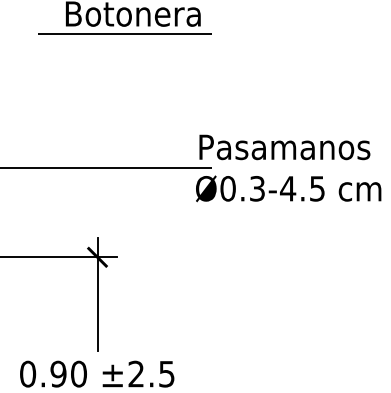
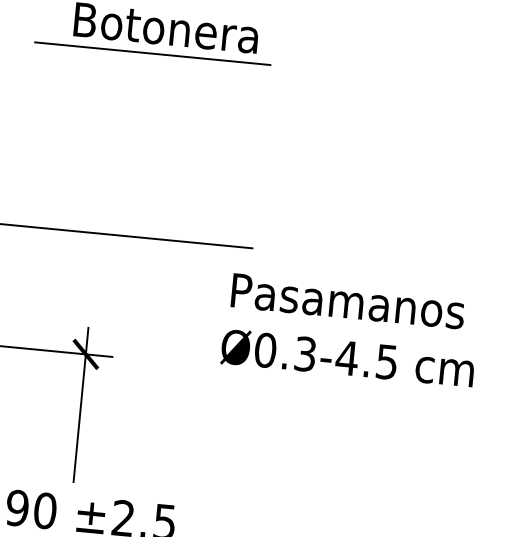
text: (288, 168) -> (350, 330), moved

